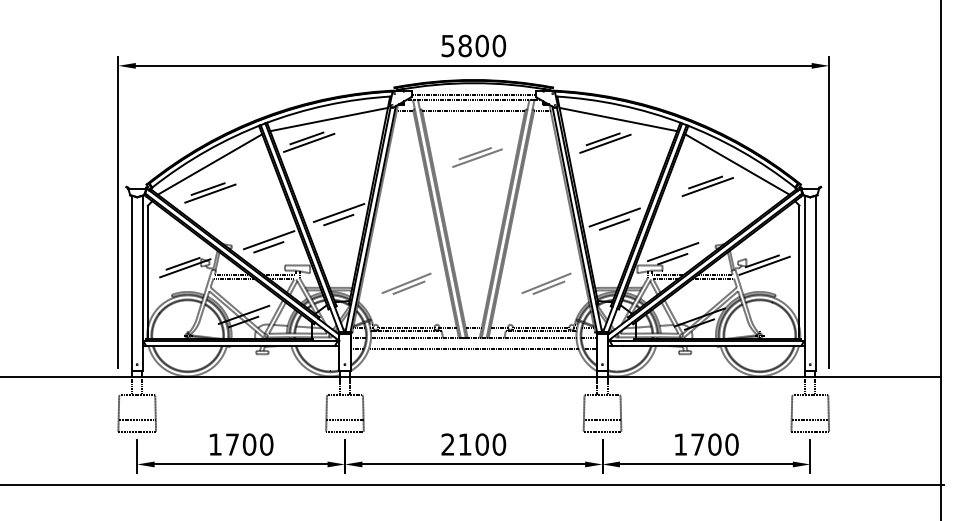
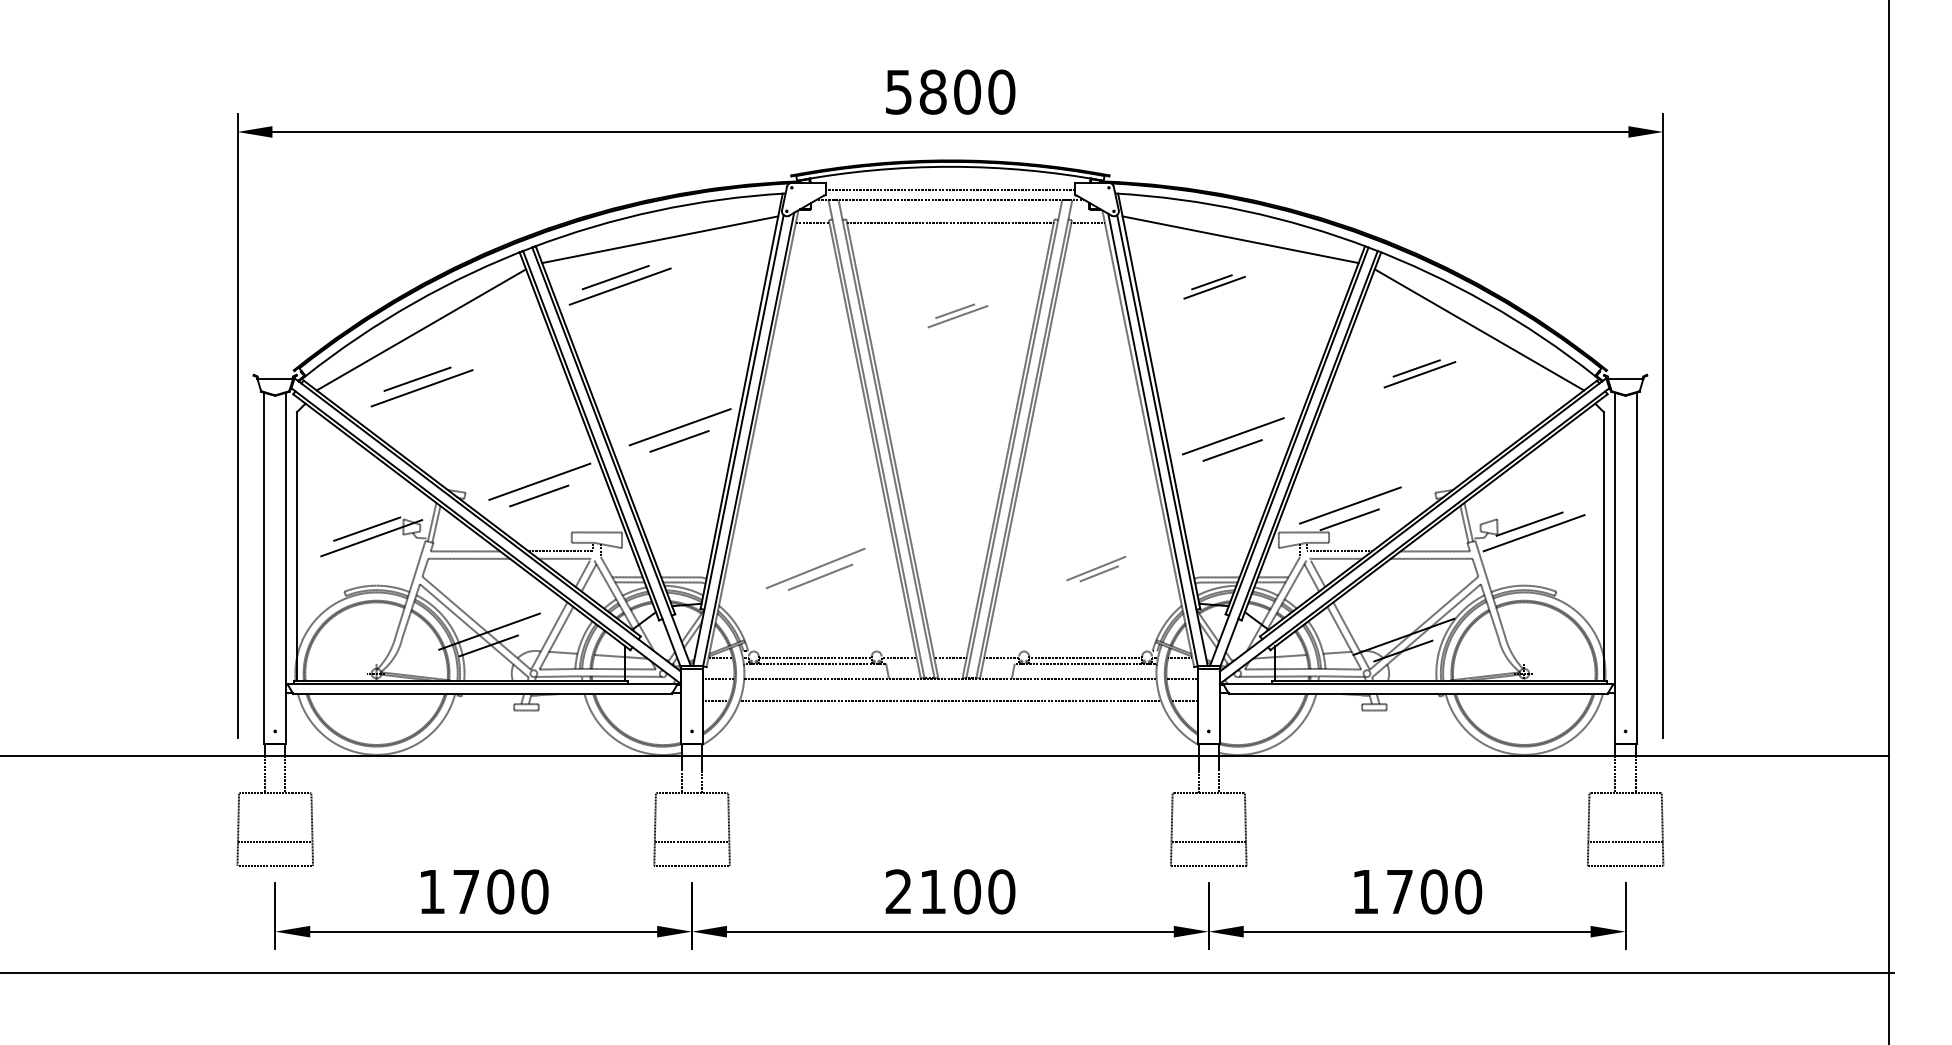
part: (605, 142) -> (1214, 285), size x0.6
part: (477, 157) -> (957, 315), size x0.6
part: (707, 186) -> (1419, 374), size x0.7
part: (546, 283) -> (1096, 568), size x0.6

